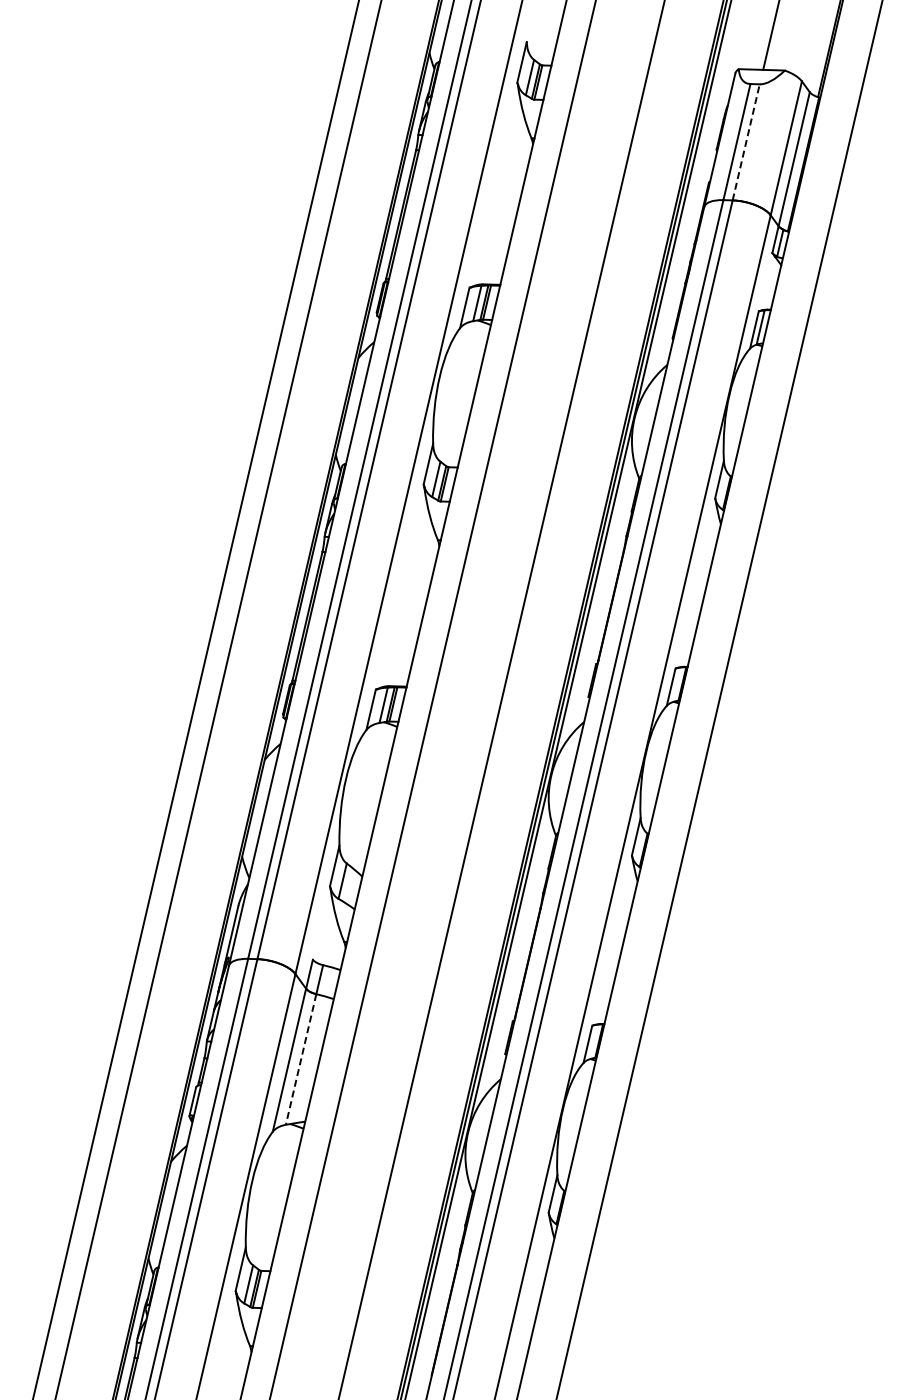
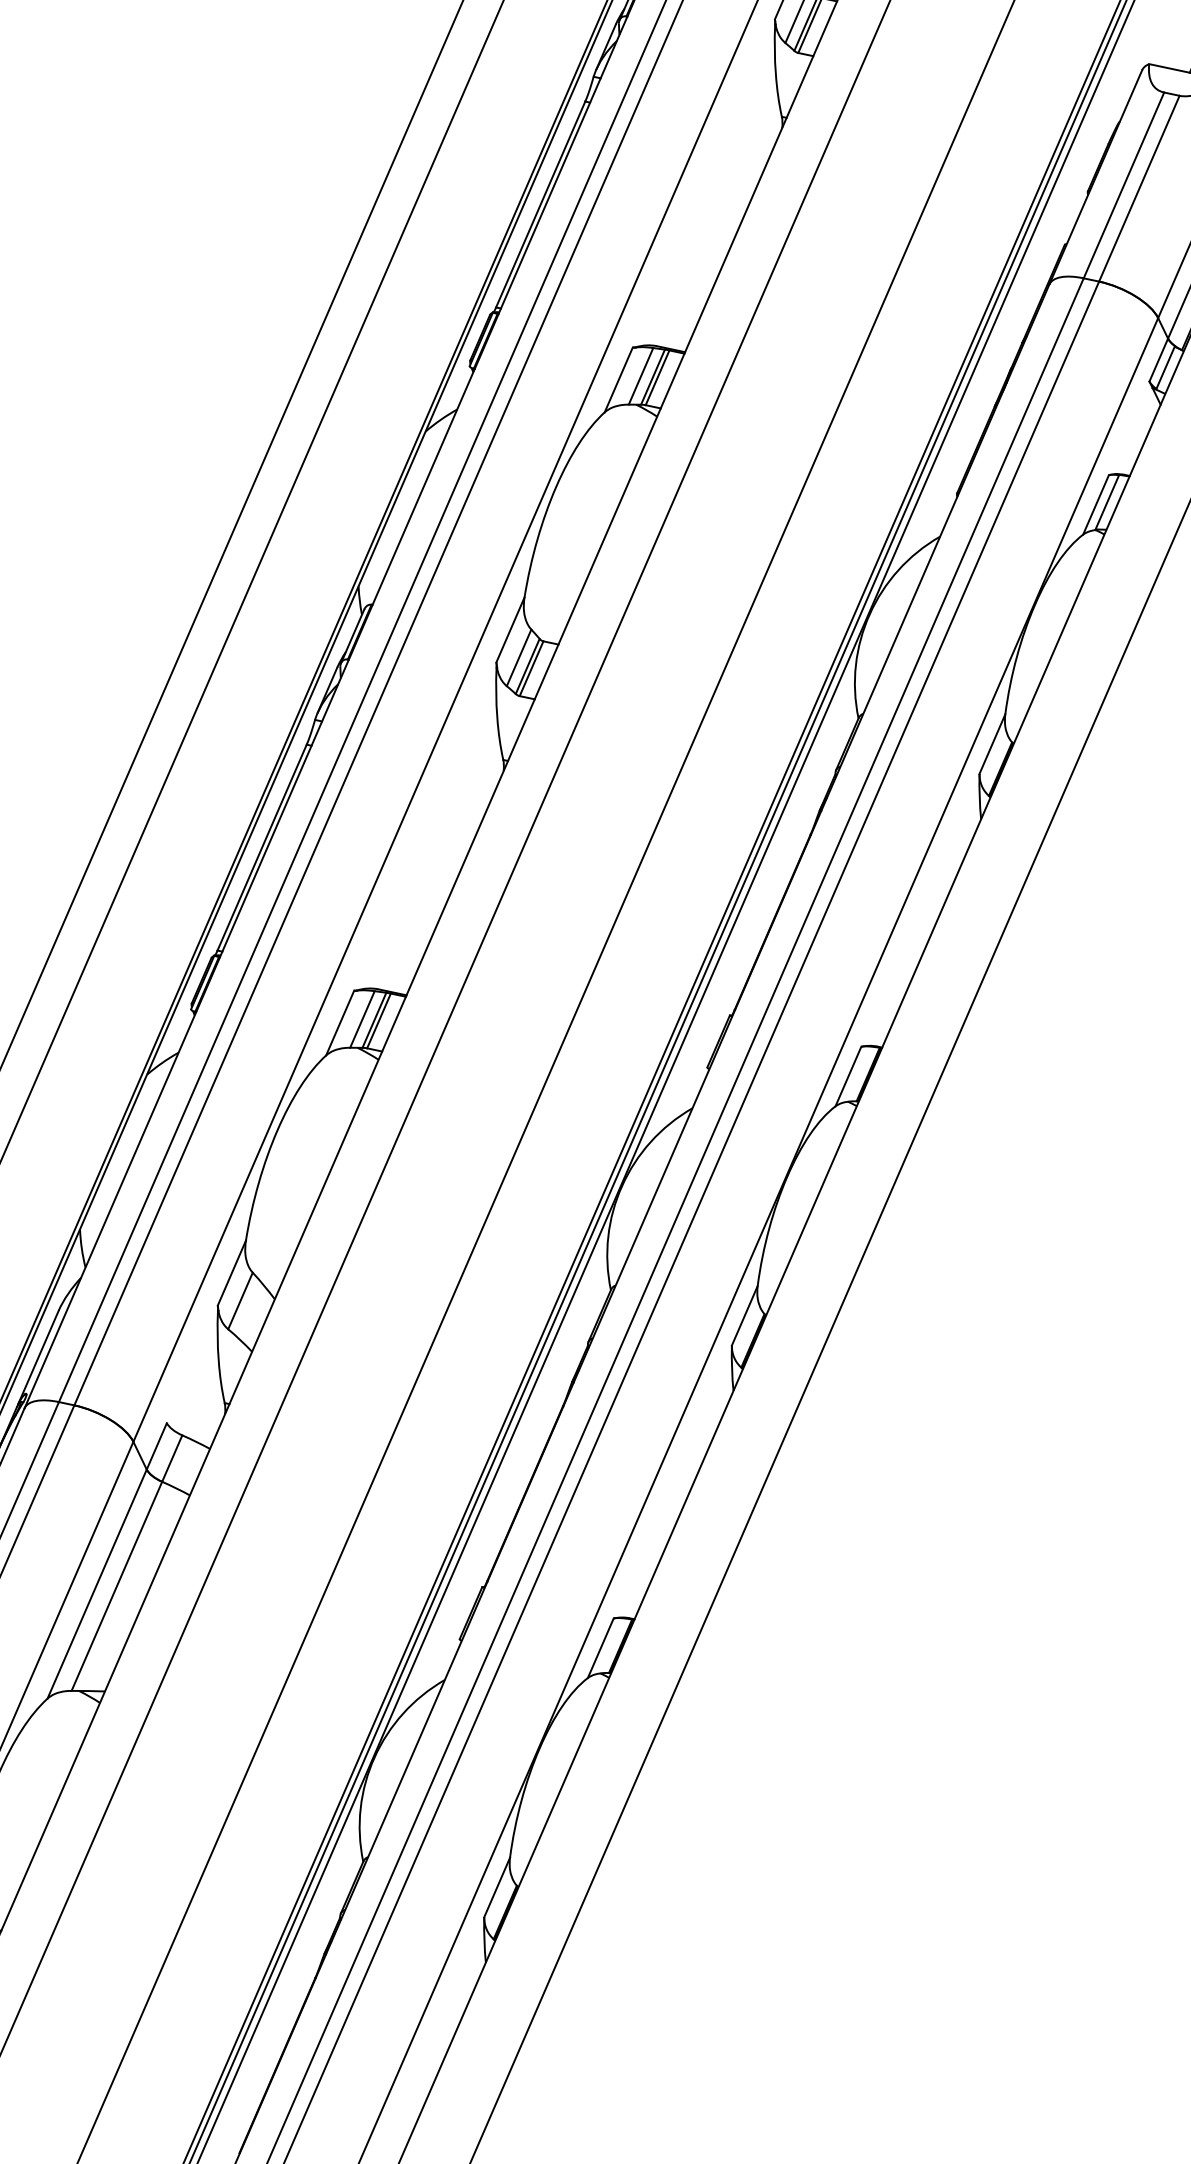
line: (746, 142) -> (1139, 189), dashed -> solid
line: (301, 1059) -> (117, 1586), dashed -> solid

